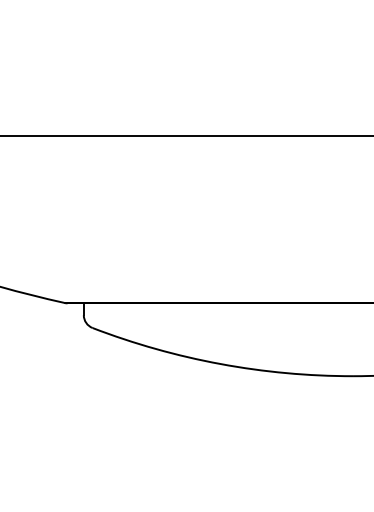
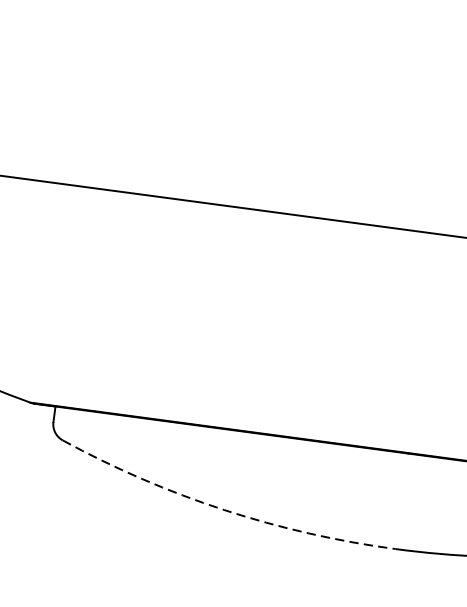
arc: (220, 364) -> (223, 510), solid -> dashed

